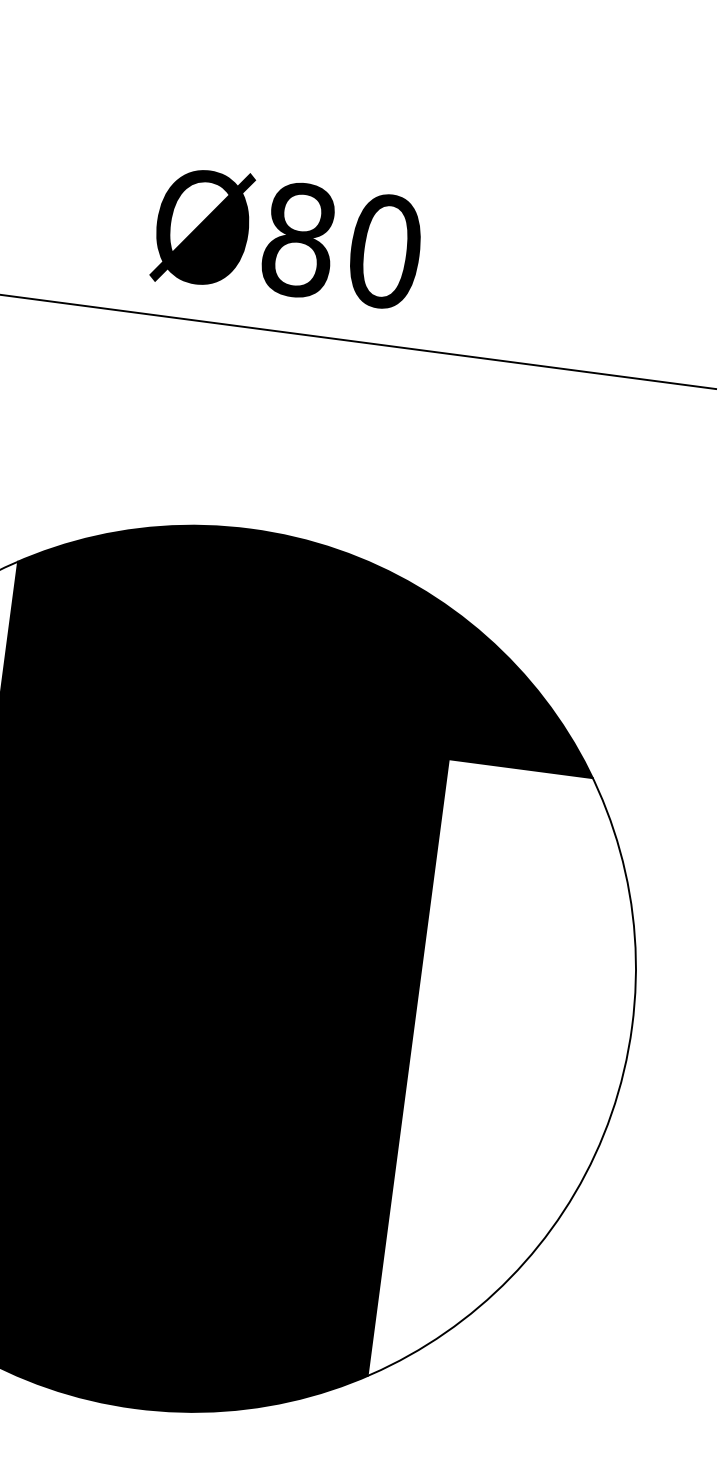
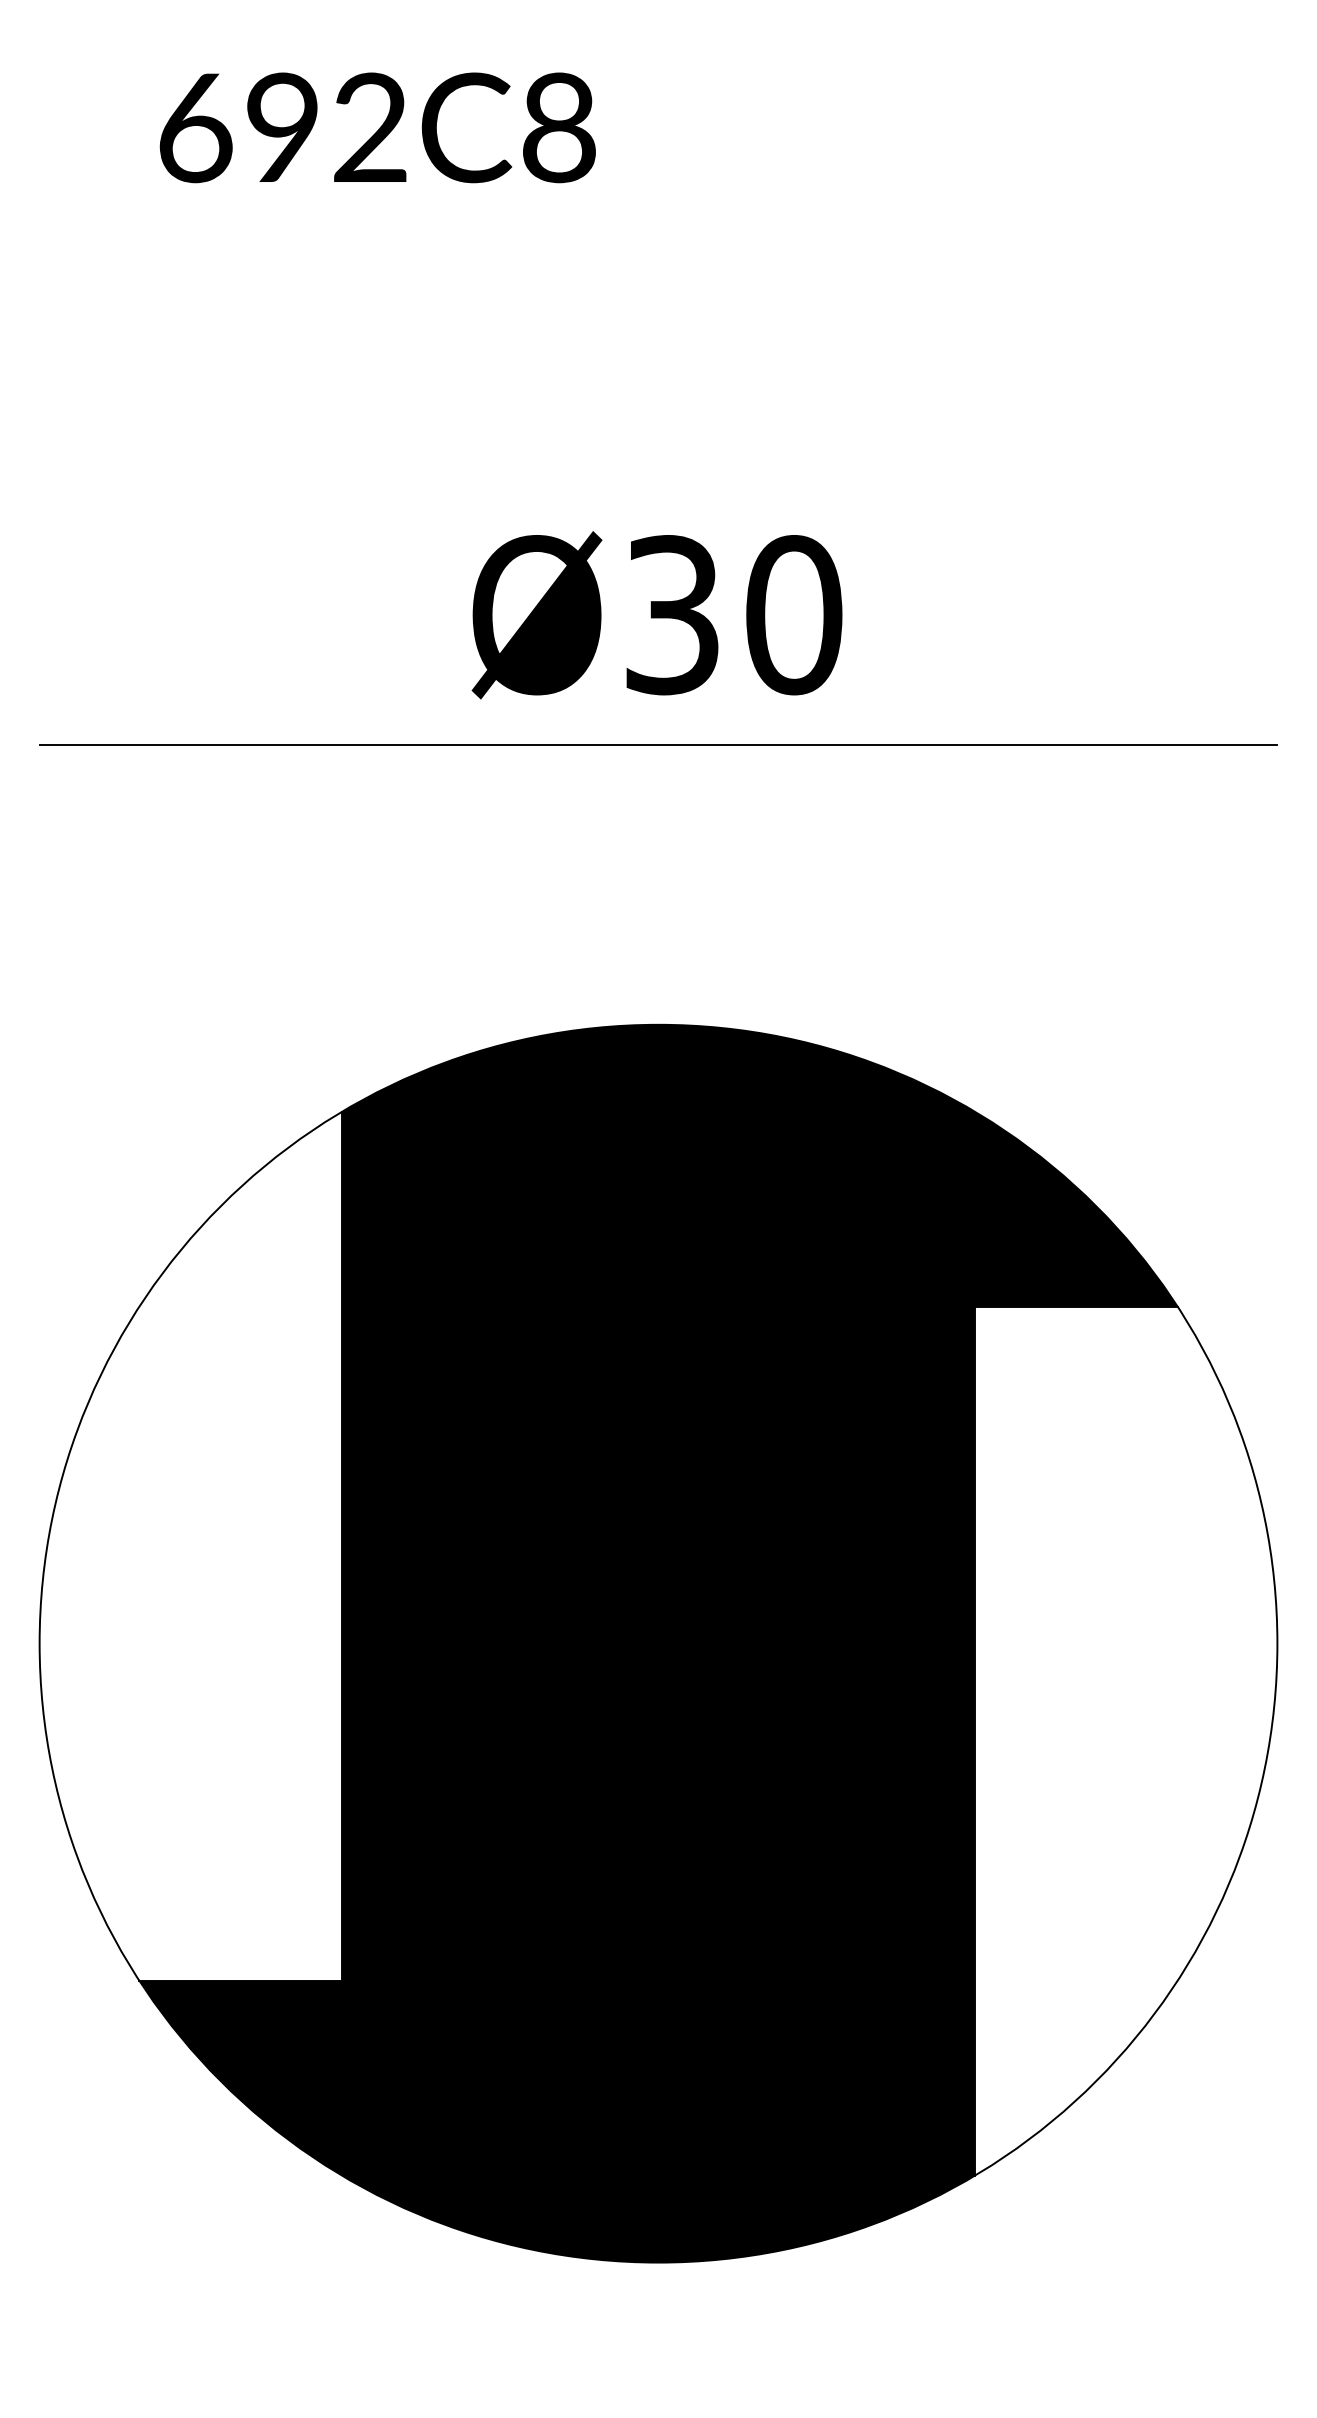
text: (298, 240) -> (672, 615), Ø80 -> Ø30

